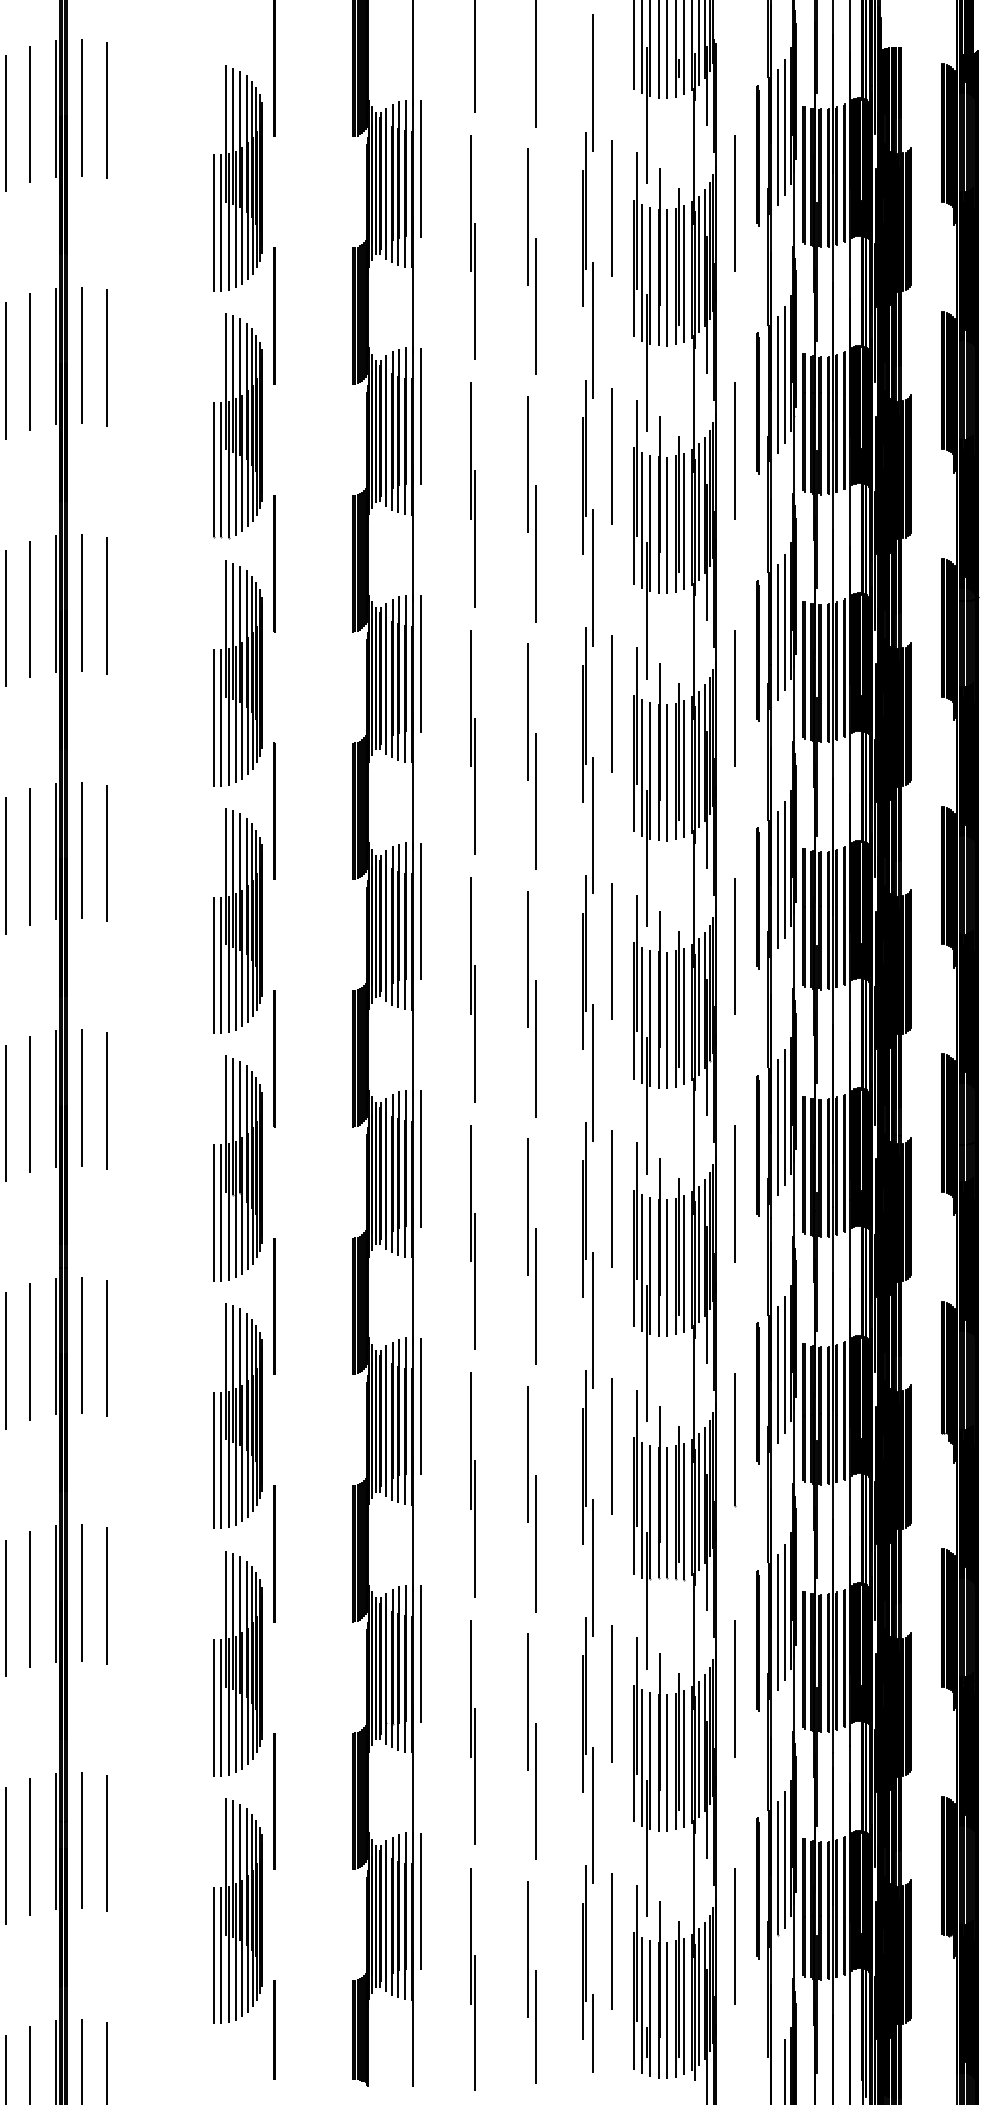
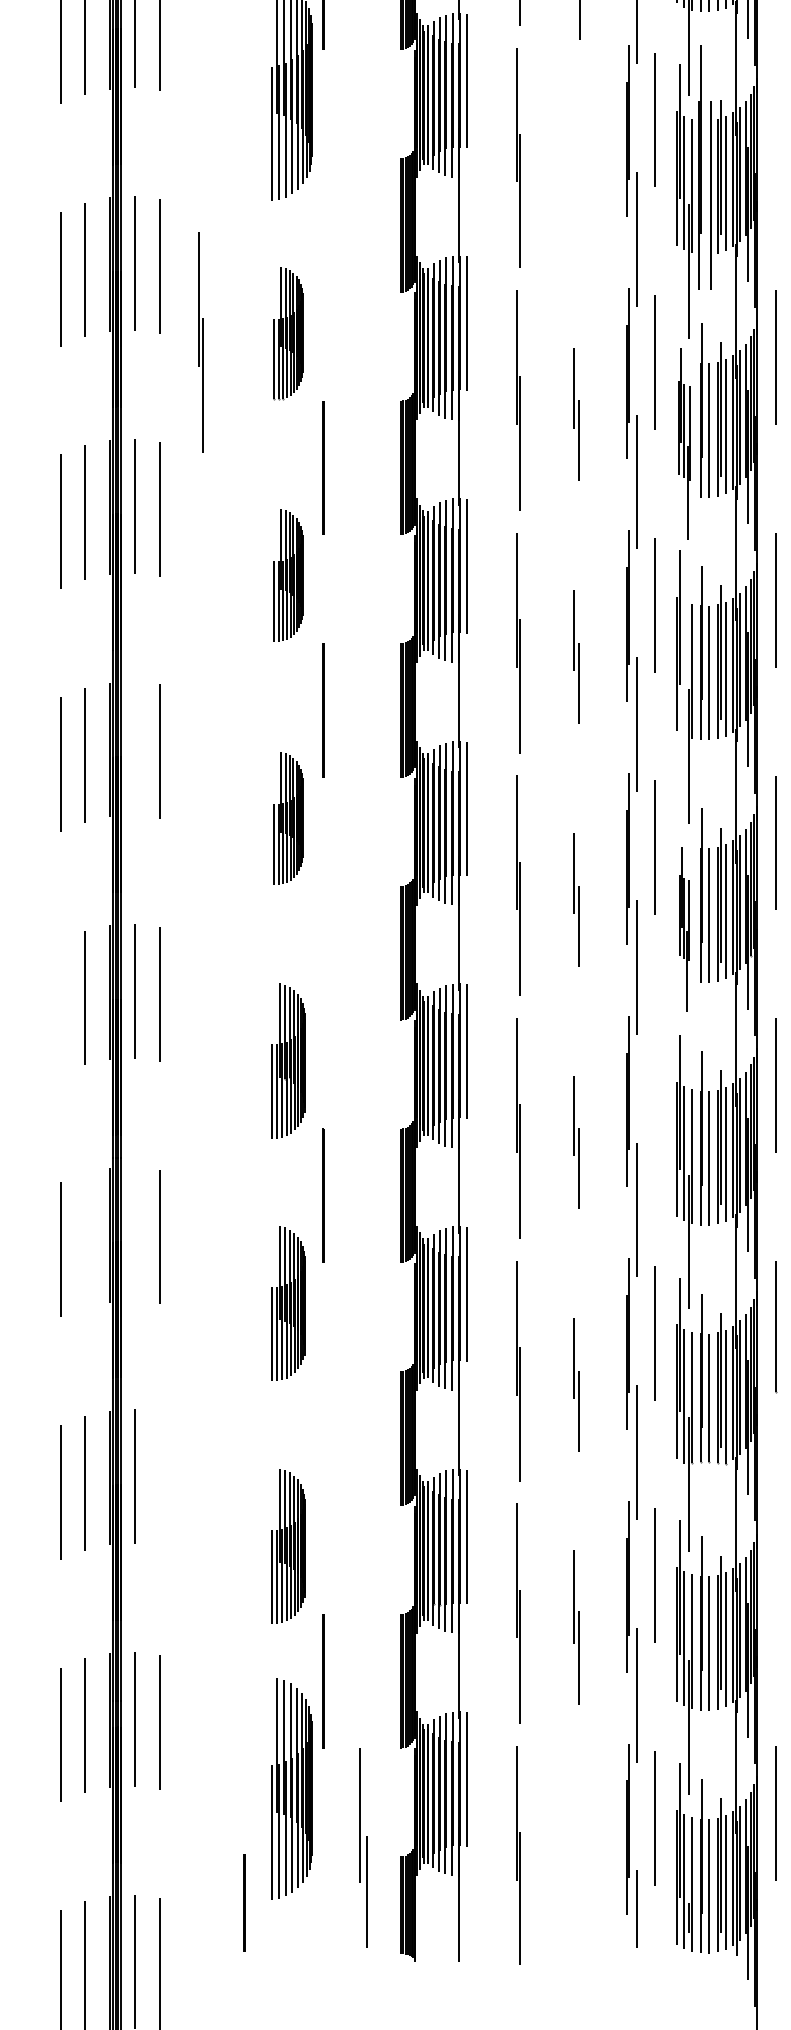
line: (735, 203) -> (775, 114), removed
line: (214, 222) -> (265, 133), removed
part: (662, 257) -> (704, 167), size x1.4
part: (531, 261) -> (576, 171), removed
line: (274, 315) -> (324, 224), removed
part: (237, 426) -> (287, 333), size x0.6
part: (148, 435) -> (200, 342), added
part: (531, 509) -> (576, 414), size x0.6
part: (641, 539) -> (683, 444), size x0.7
part: (237, 673) -> (287, 575), size x0.6
part: (531, 756) -> (576, 656), size x0.6
line: (641, 767) -> (683, 667), removed
line: (81, 850) -> (134, 749), removed
part: (237, 920) -> (287, 817), size x0.6
part: (531, 1004) -> (576, 900), size x0.6
part: (641, 1034) -> (683, 929), size x0.6
line: (274, 1058) -> (324, 952), removed
line: (6, 1113) -> (61, 1006), removed
part: (237, 1168) -> (287, 1060), size x0.7
line: (611, 1198) -> (654, 1090), removed
part: (531, 1251) -> (576, 1142), size x0.6
line: (81, 1345) -> (134, 1234), removed
line: (29, 1351) -> (83, 1240), removed
part: (237, 1415) -> (287, 1302), size x0.7
part: (531, 1499) -> (576, 1385), size x0.6
line: (274, 1553) -> (324, 1438), removed
line: (106, 1595) -> (159, 1479), removed
part: (237, 1663) -> (287, 1546), size x0.7
line: (735, 1688) -> (775, 1570), removed
part: (531, 1746) -> (576, 1627), size x0.7
line: (214, 1955) -> (265, 1832), removed
part: (531, 1982) -> (363, 1847), moved
line: (274, 2029) -> (244, 1902), moved

